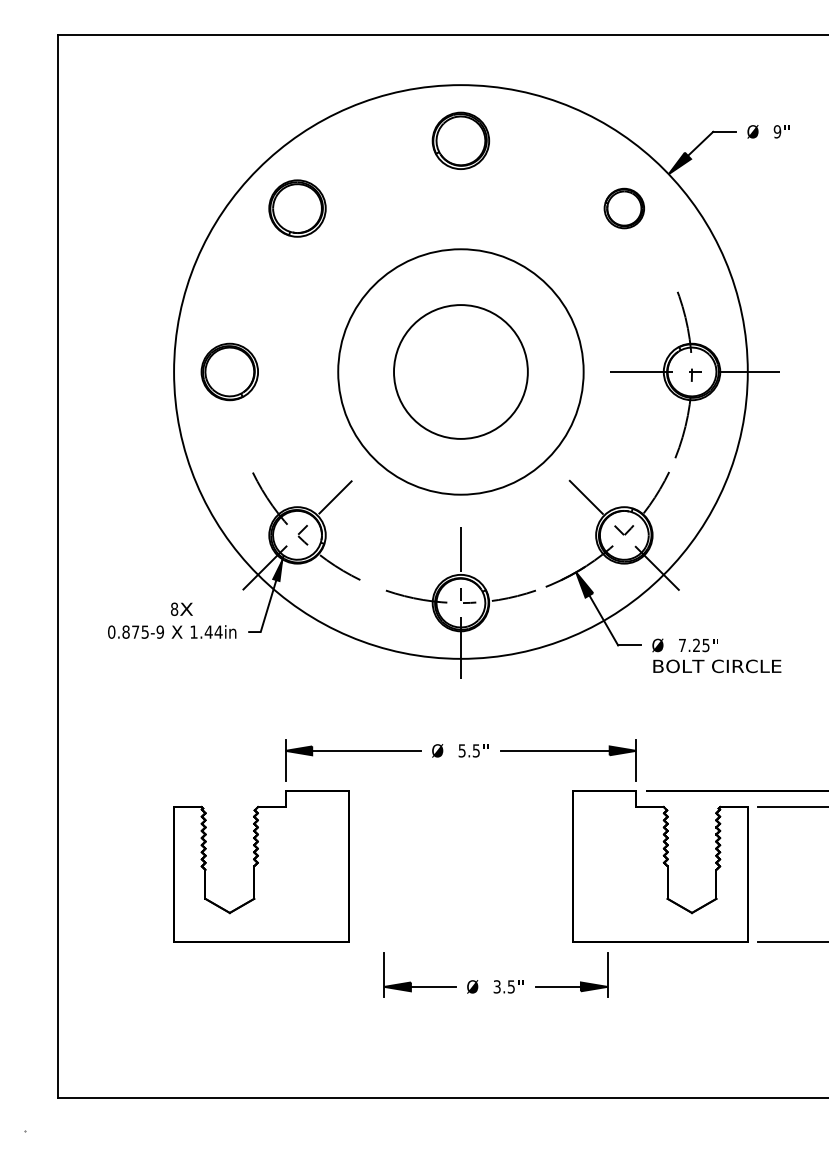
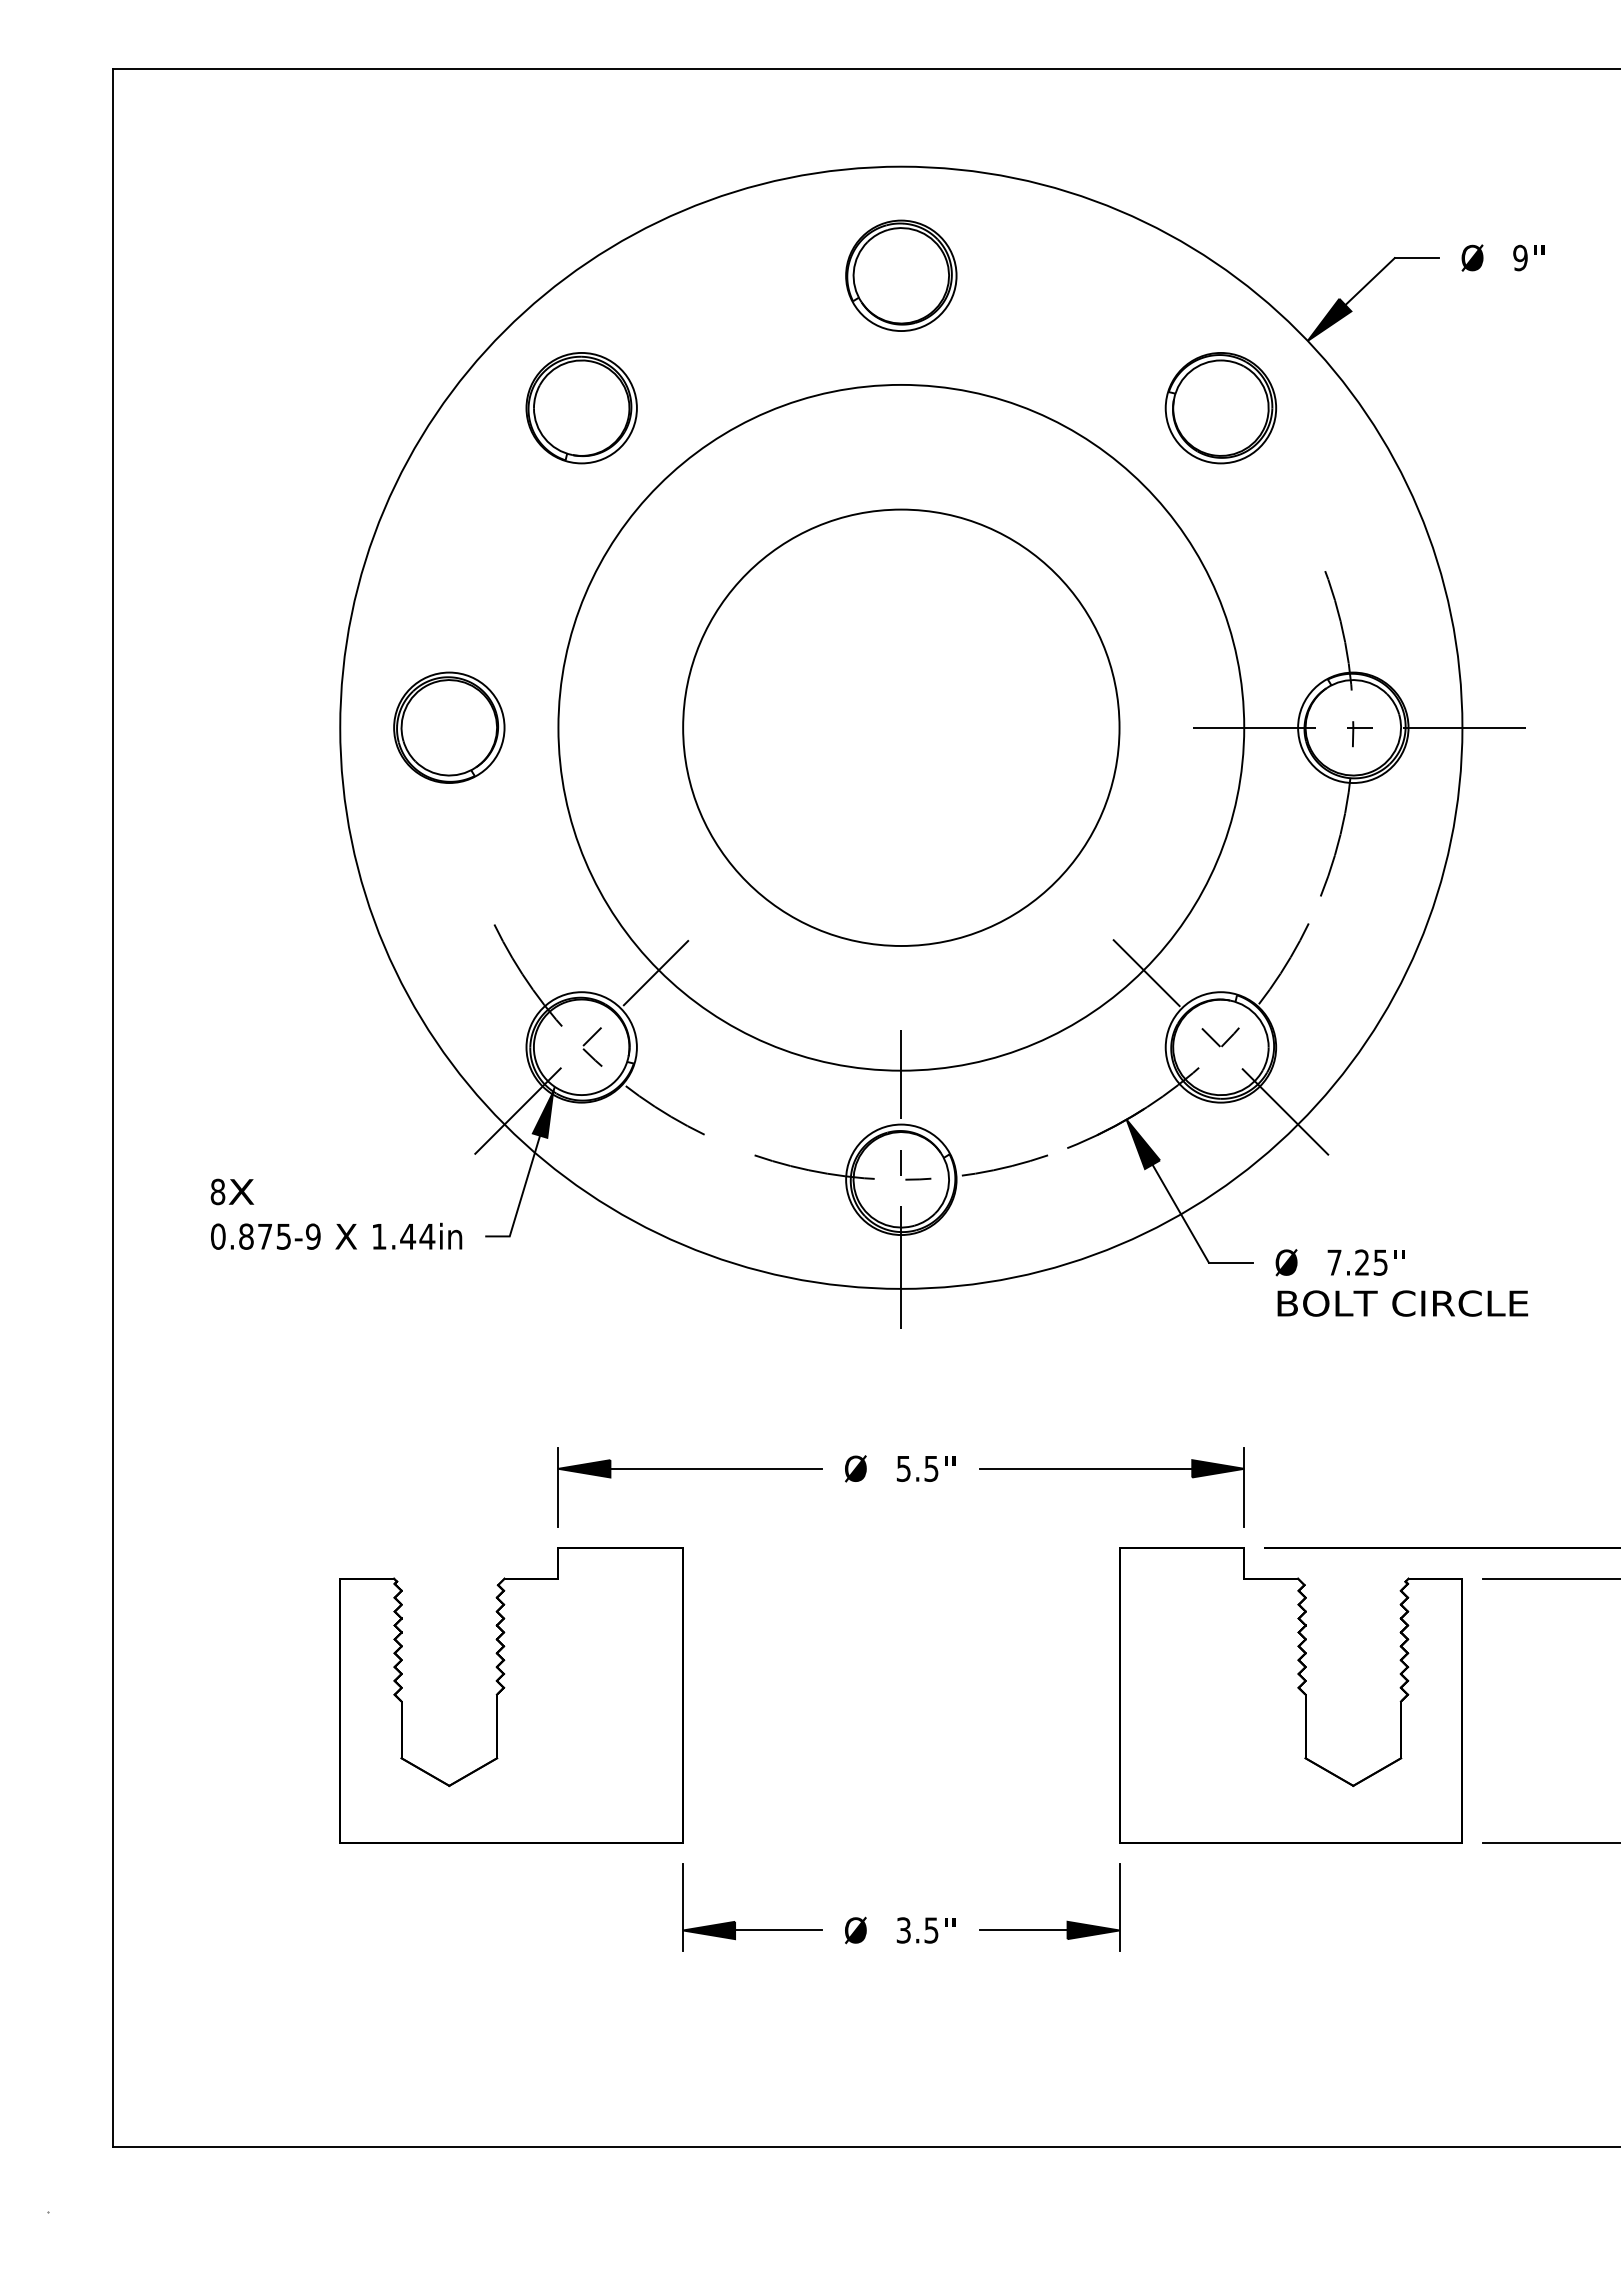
part: (624, 208) -> (1221, 408), size x1.43
circle: (460, 371) -> (900, 726), size x1.43
circle: (460, 371) -> (900, 726), size x1.67
text: (181, 608) -> (231, 1190), moved
part: (495, 974) -> (900, 1906), moved

